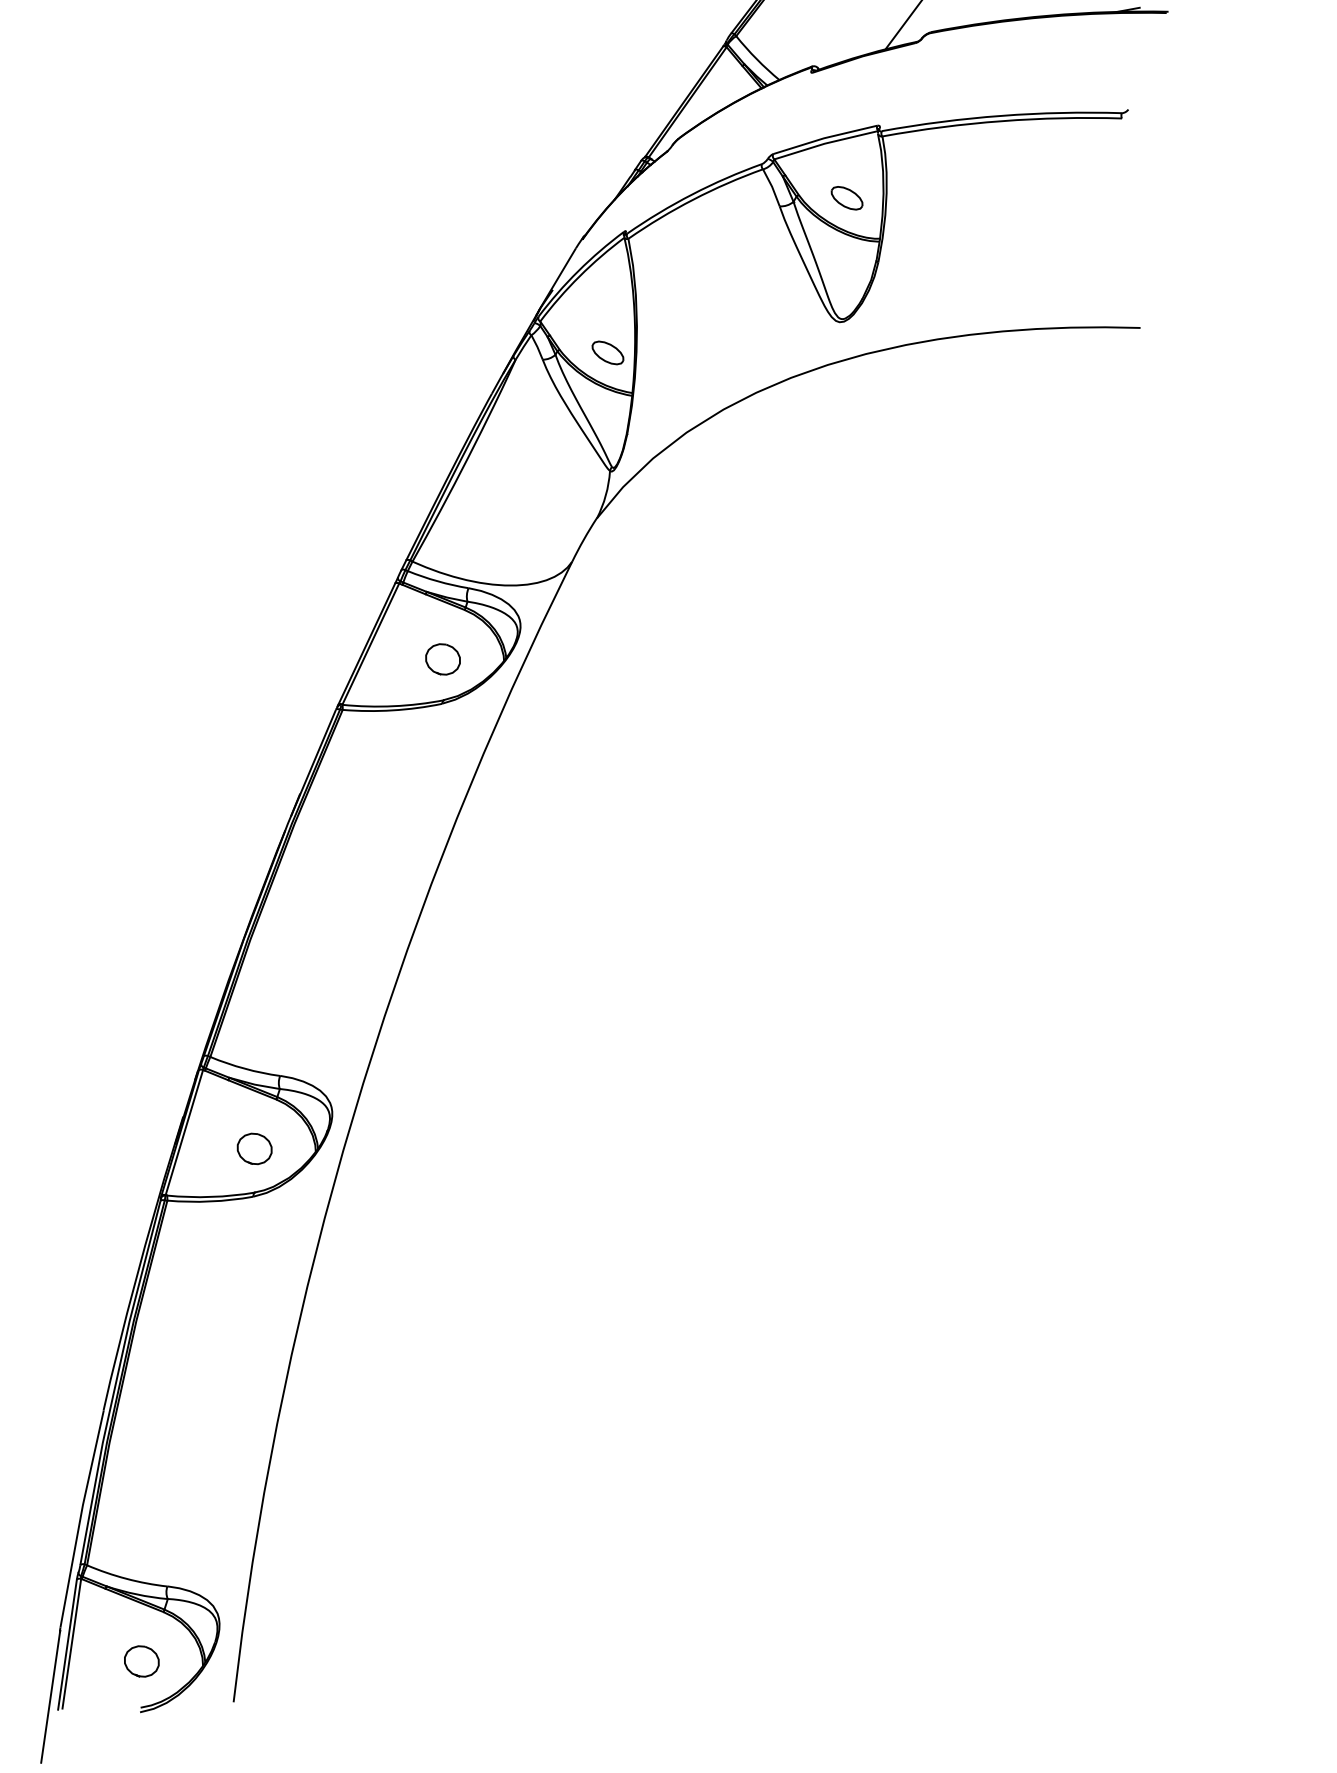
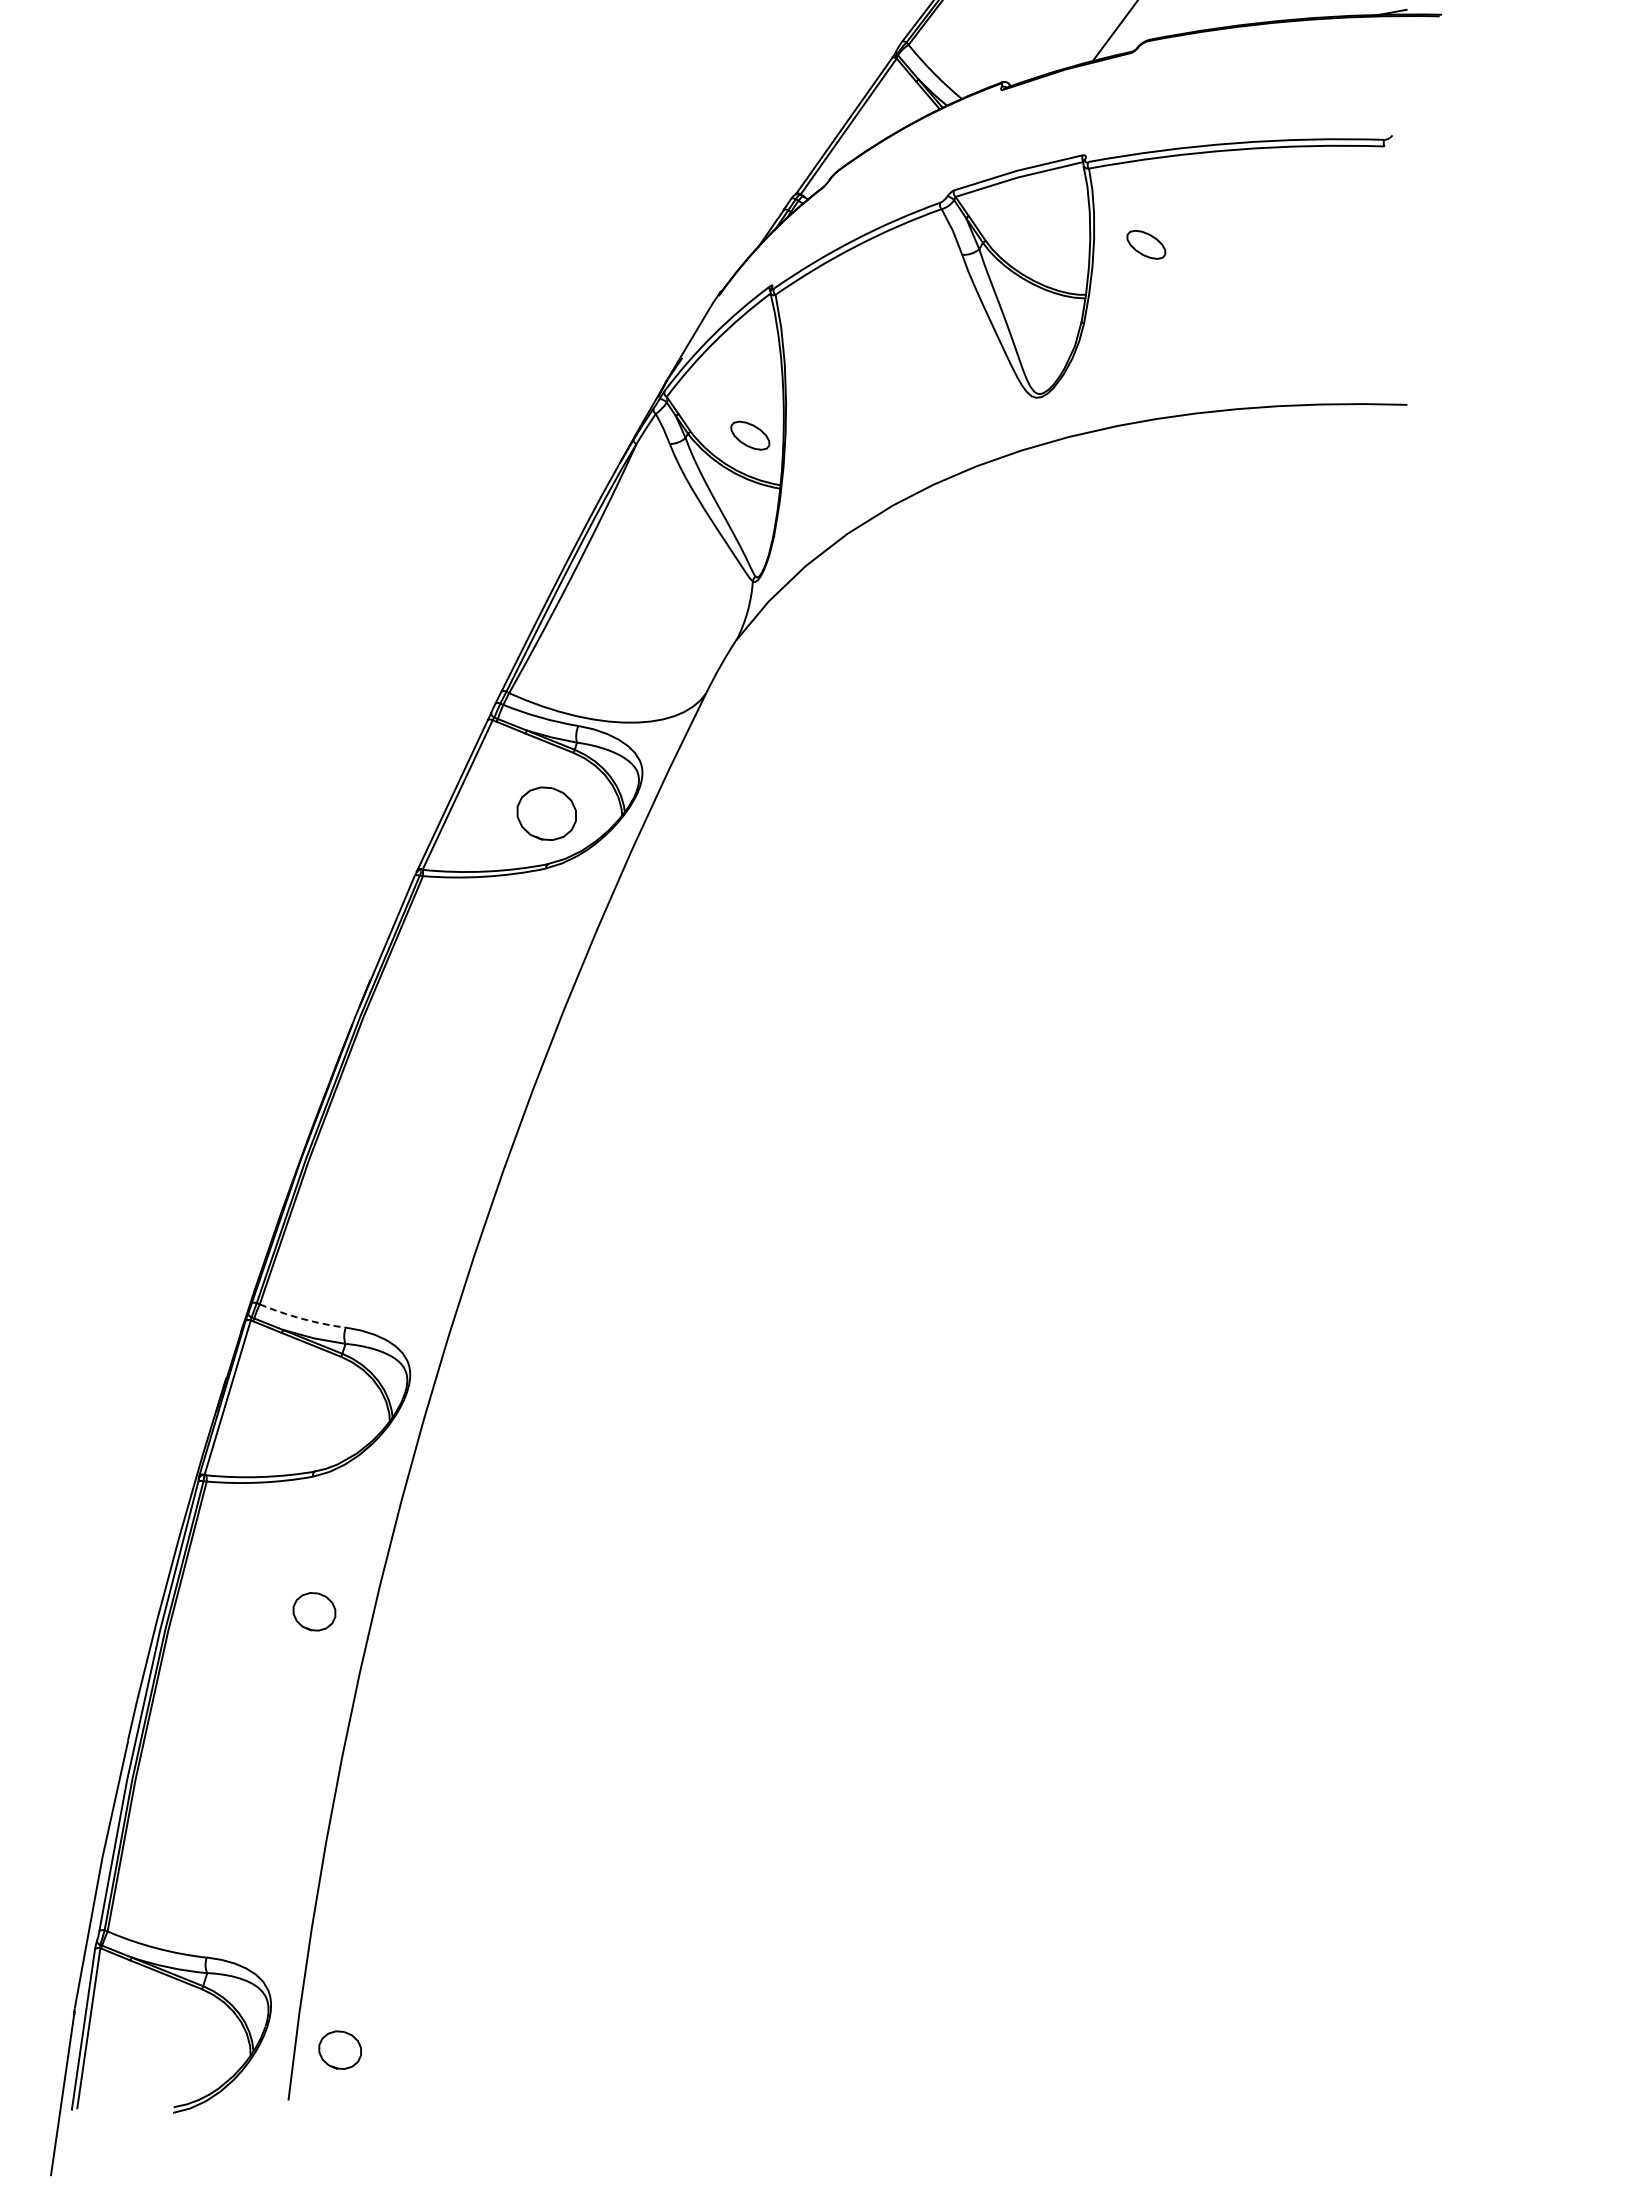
part: (847, 197) -> (1146, 244), moved
part: (442, 659) -> (546, 813), size x1.4
arc: (245, 1068) -> (302, 1318), solid -> dashed
part: (254, 1148) -> (314, 1611), moved
part: (141, 1660) -> (339, 2049), moved

